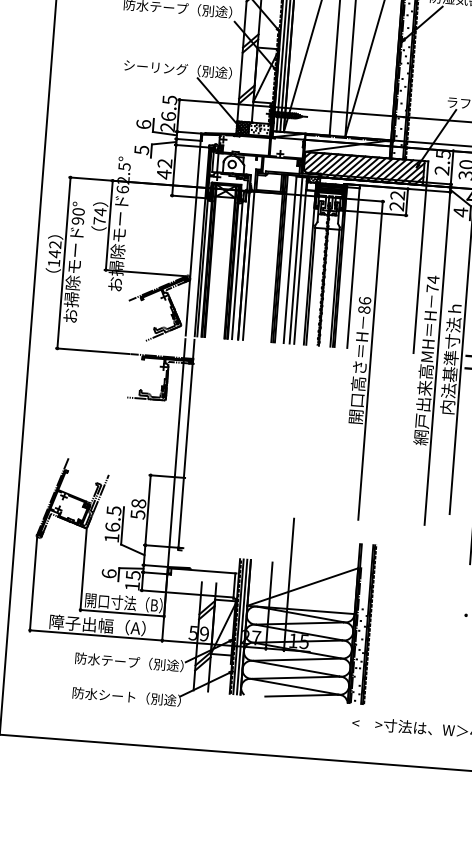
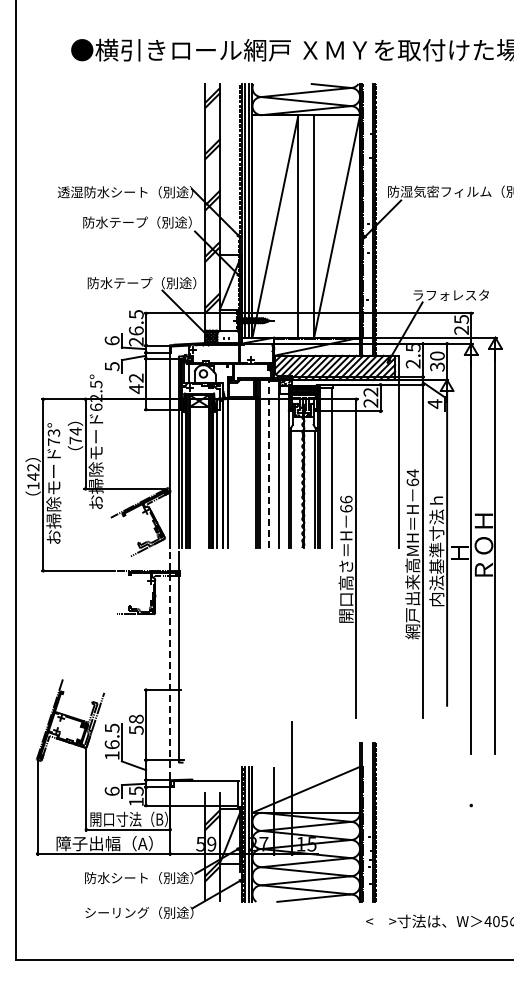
text: (155, 67) -> (119, 283), シーリング（別途） -> 防水テープ（別途）
text: (77, 216) -> (53, 437), 90° -> 73°
line: (290, 259) -> (268, 464), solid -> dashed
line: (296, 260) -> (274, 464), removed
text: (432, 288) -> (412, 482), 74 -> 64
text: (364, 309) -> (346, 508), 86 -> 66
line: (176, 456) -> (170, 669), solid -> dashed
text: (120, 660) -> (130, 877), 防水テープ（別途） -> 防水シート（別途）
text: (105, 694) -> (117, 912), 防水シート（別途） -> シーリング（別途）

